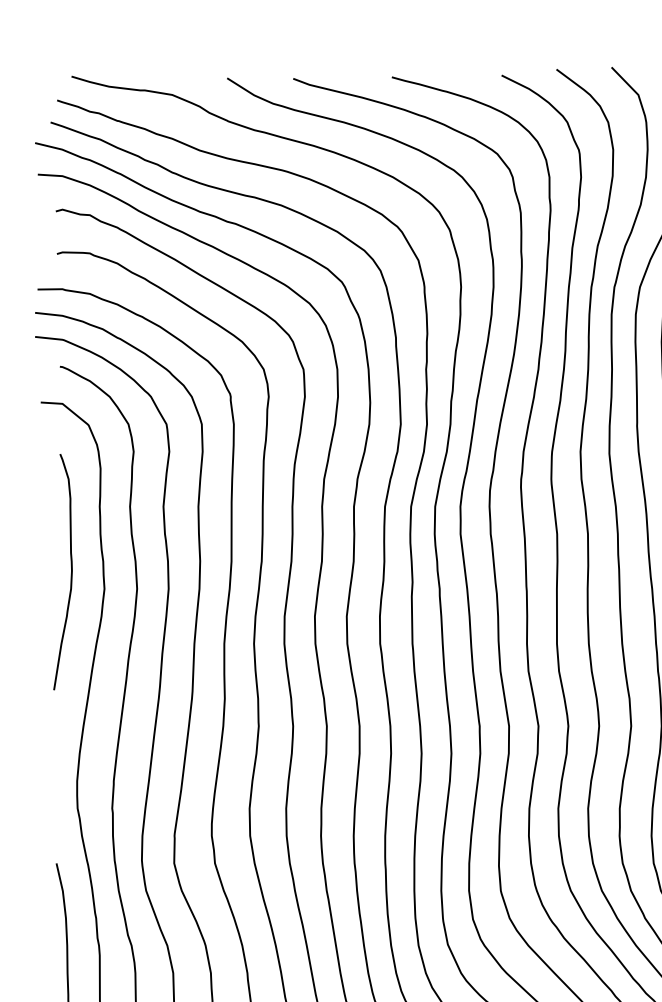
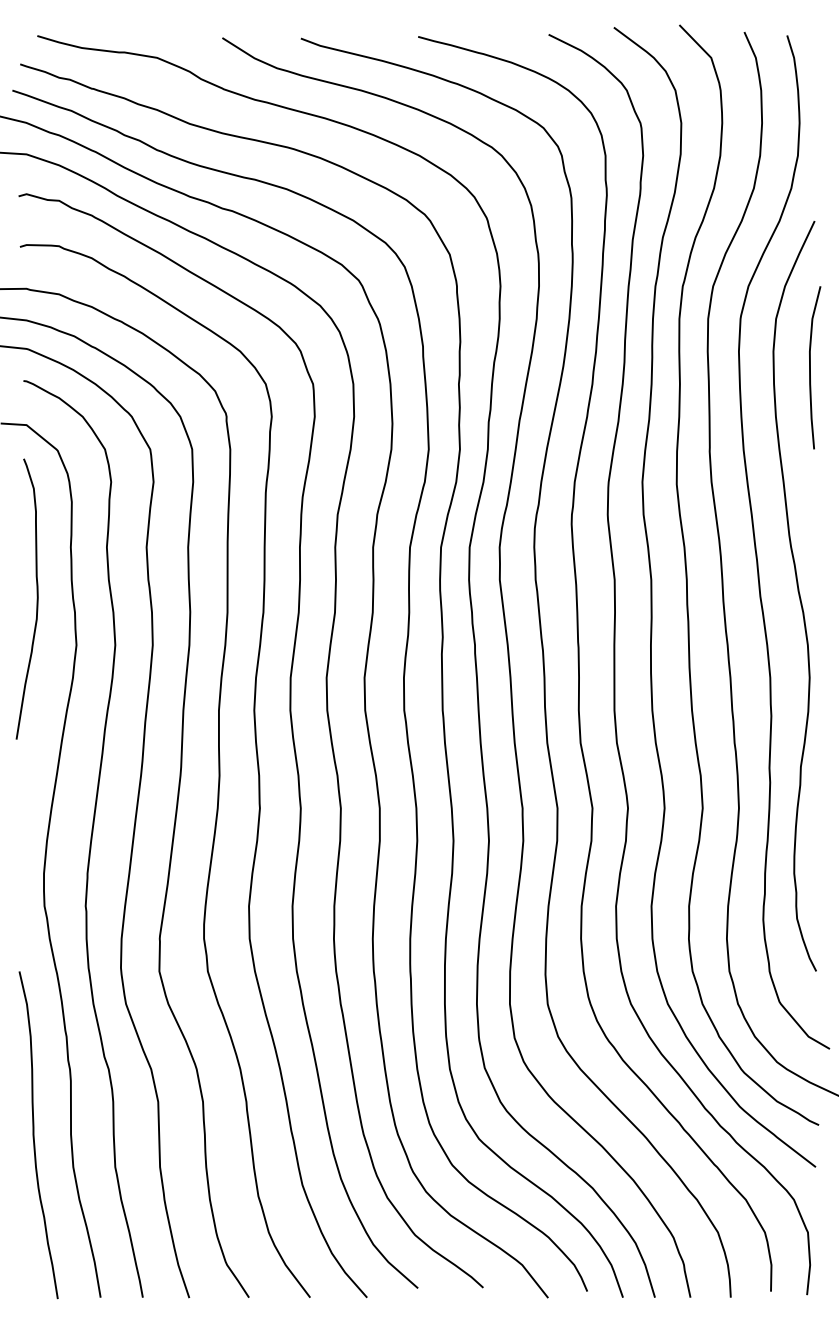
curve: (70, 571) -> (36, 598), moved

